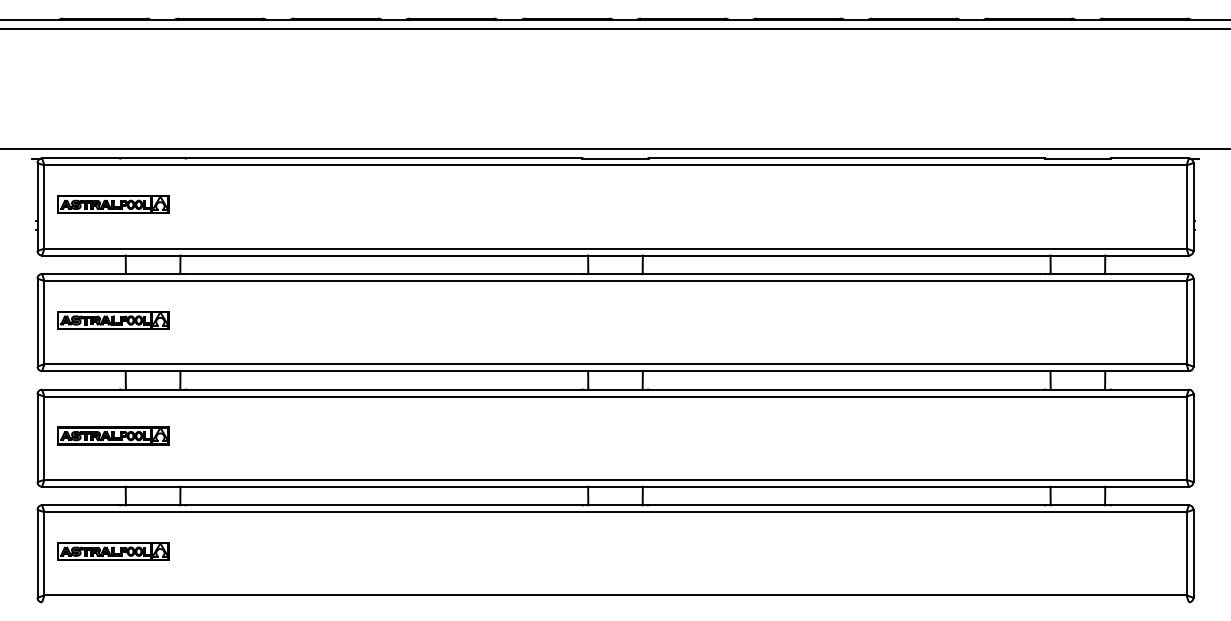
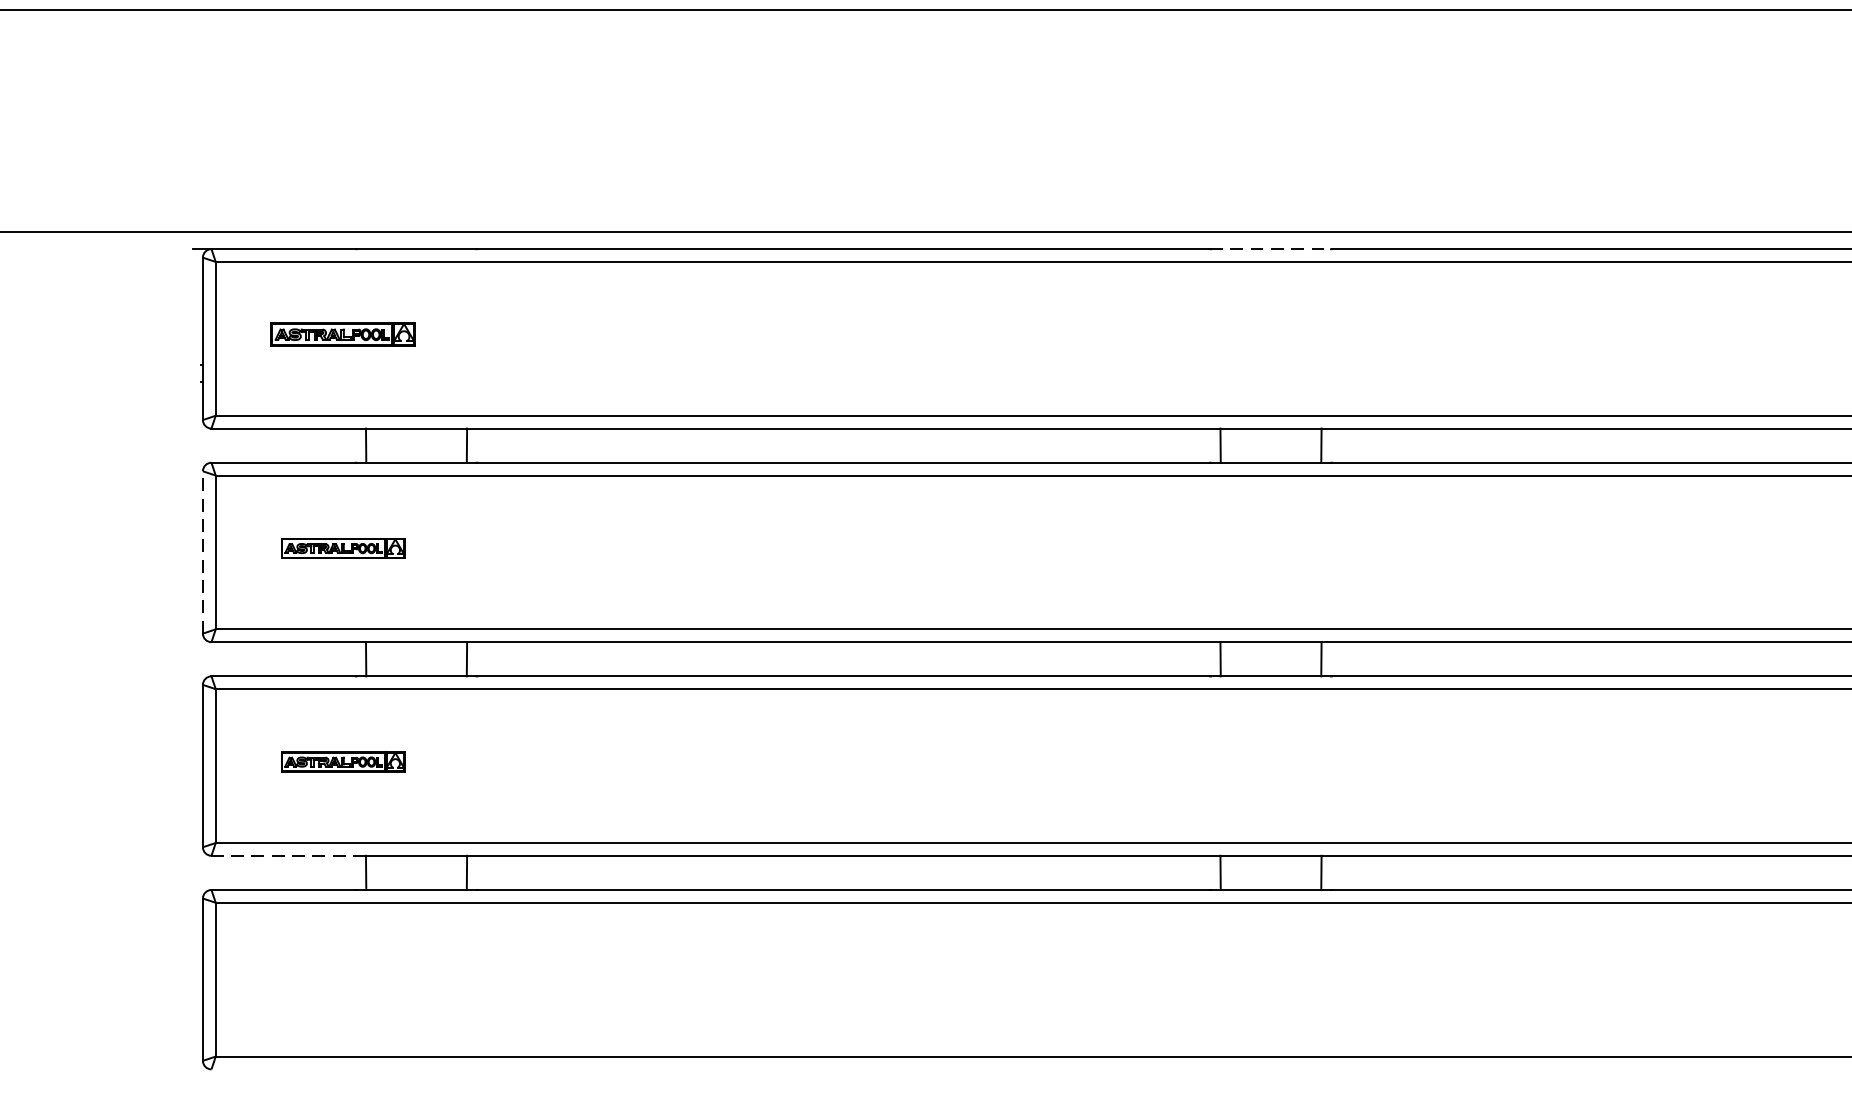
line: (615, 158) -> (1271, 249), solid -> dashed
part: (113, 204) -> (343, 334), size x0.7
part: (113, 320) -> (343, 548), size x0.6
line: (37, 322) -> (202, 552), solid -> dashed
part: (113, 435) -> (343, 761), size x0.6
line: (83, 486) -> (287, 855), solid -> dashed
part: (113, 551) -> (343, 975), removed

